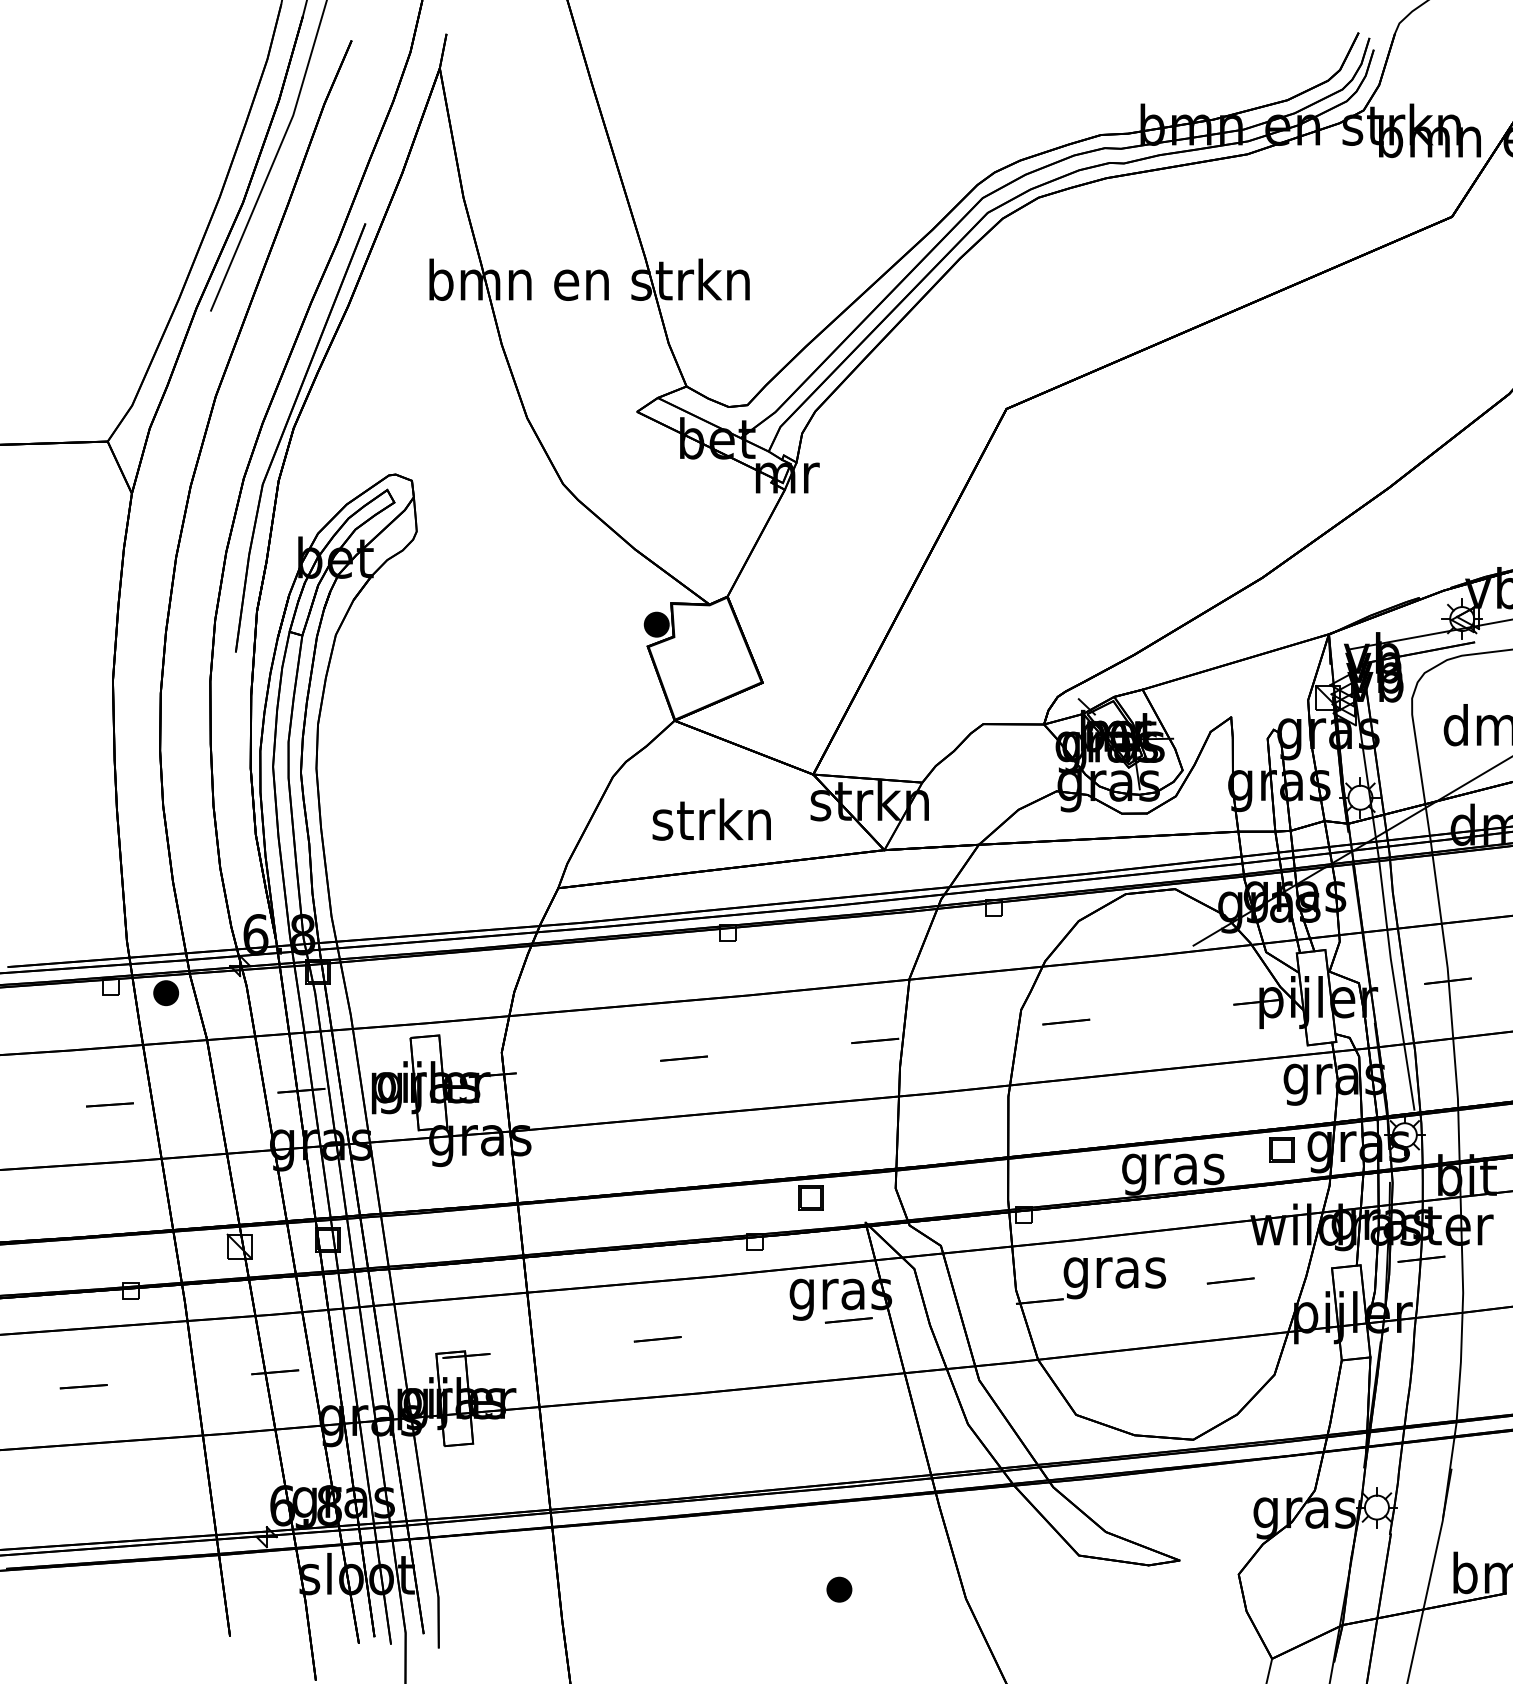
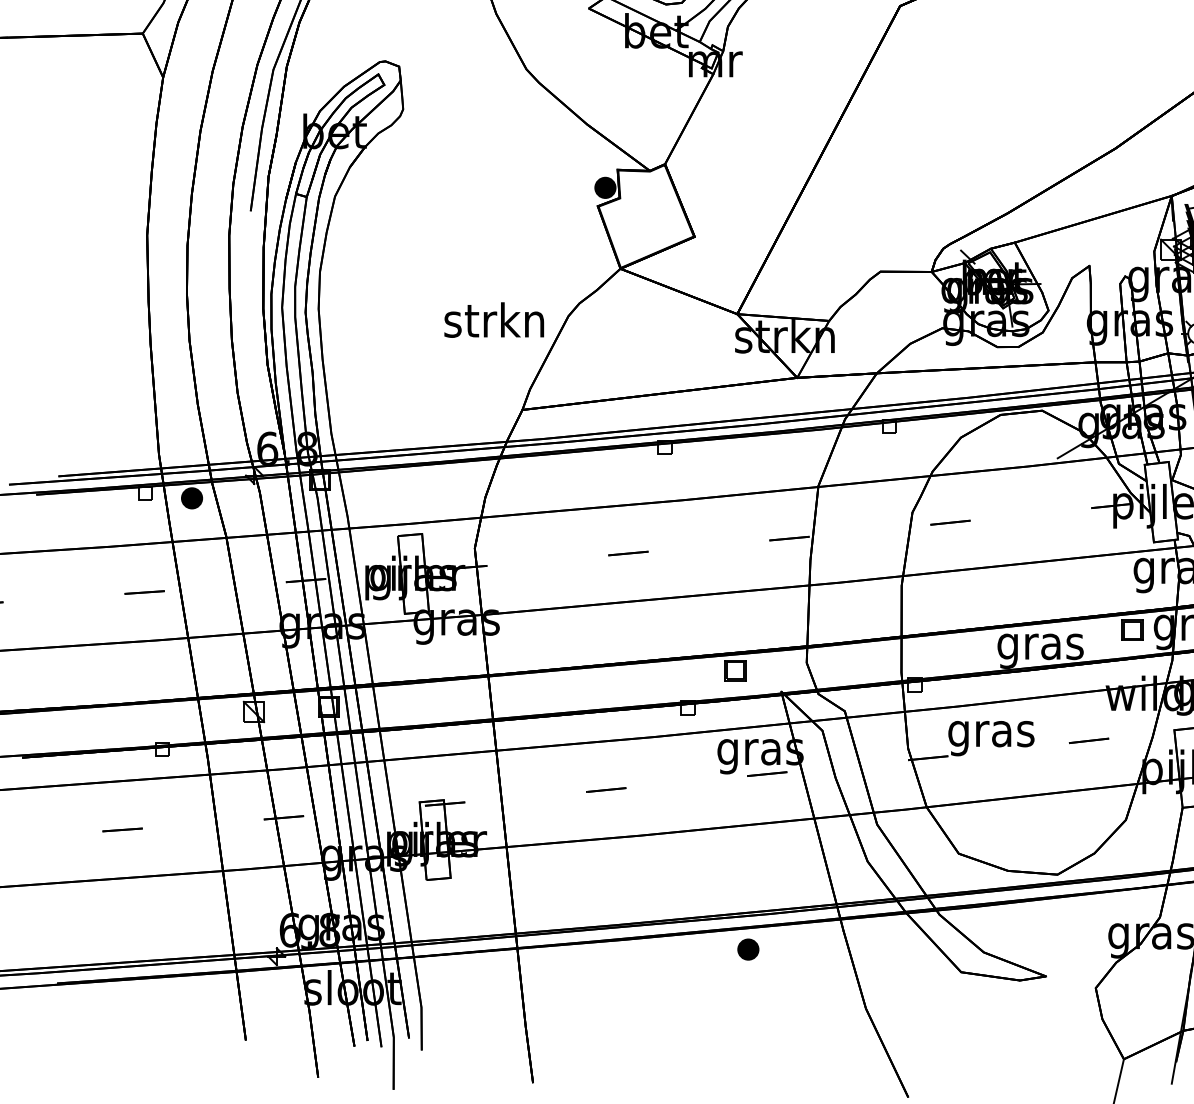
text: (711, 819) -> (493, 320), moved
part: (839, 1589) -> (748, 949), moved

